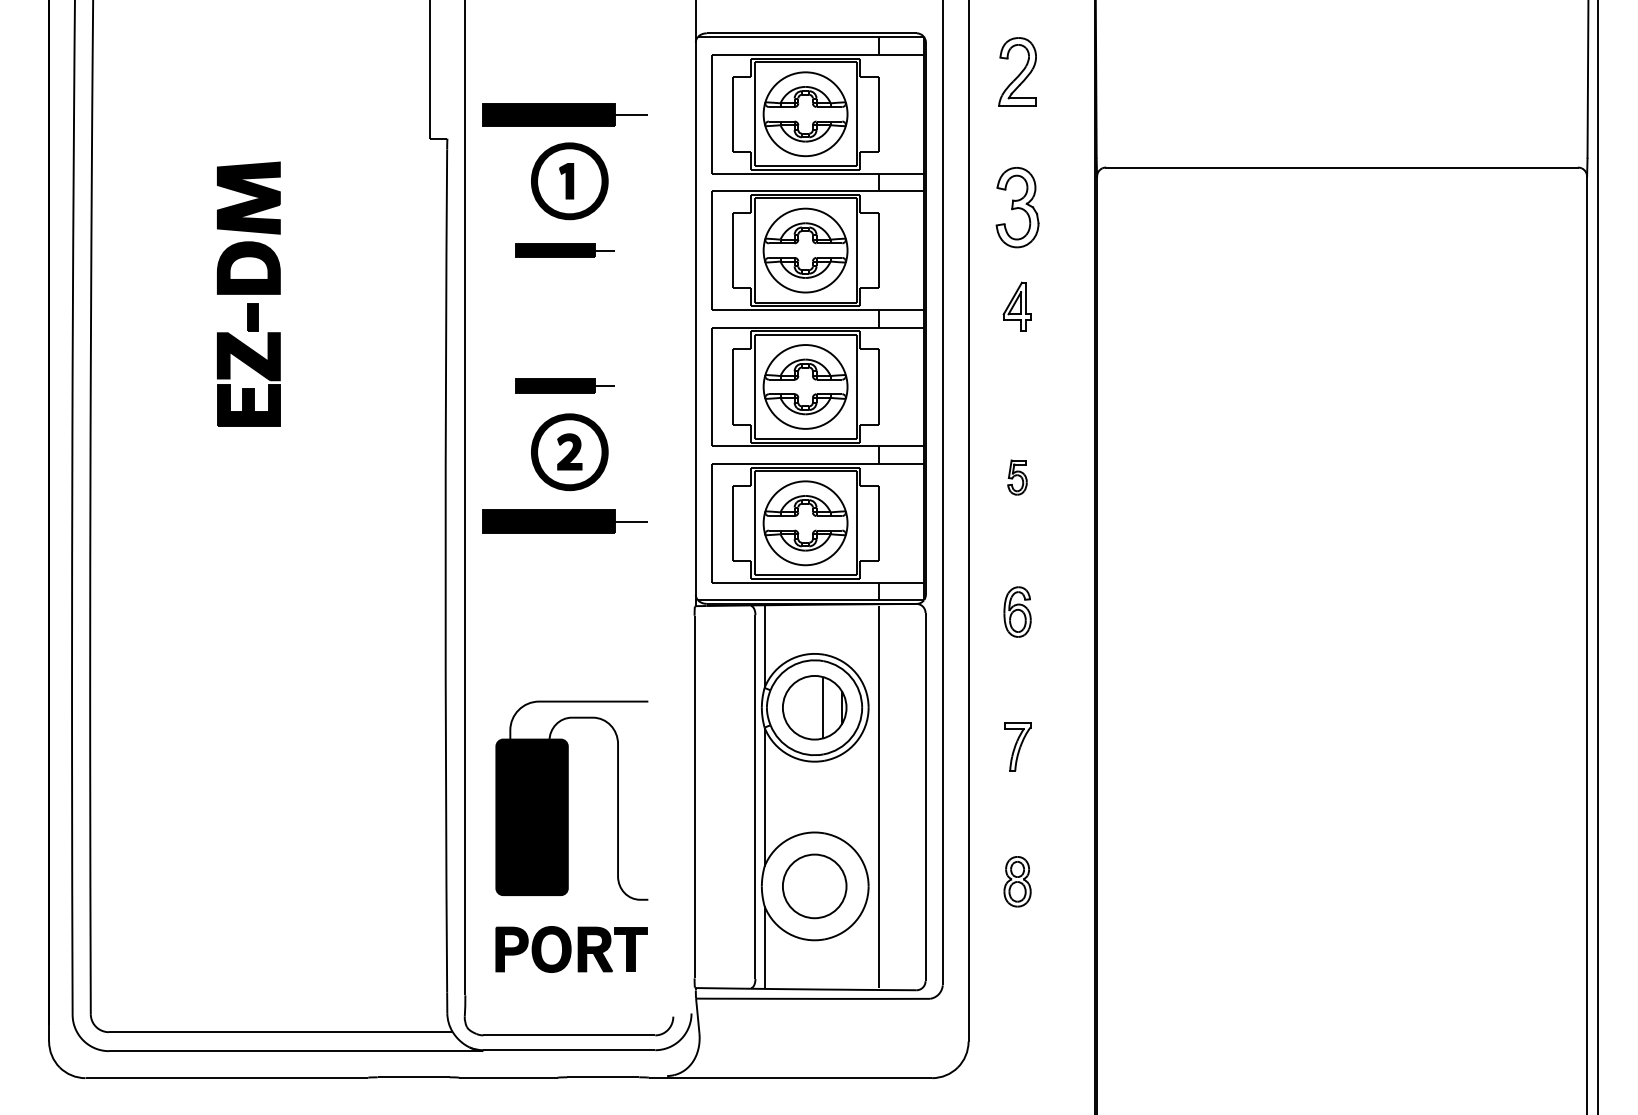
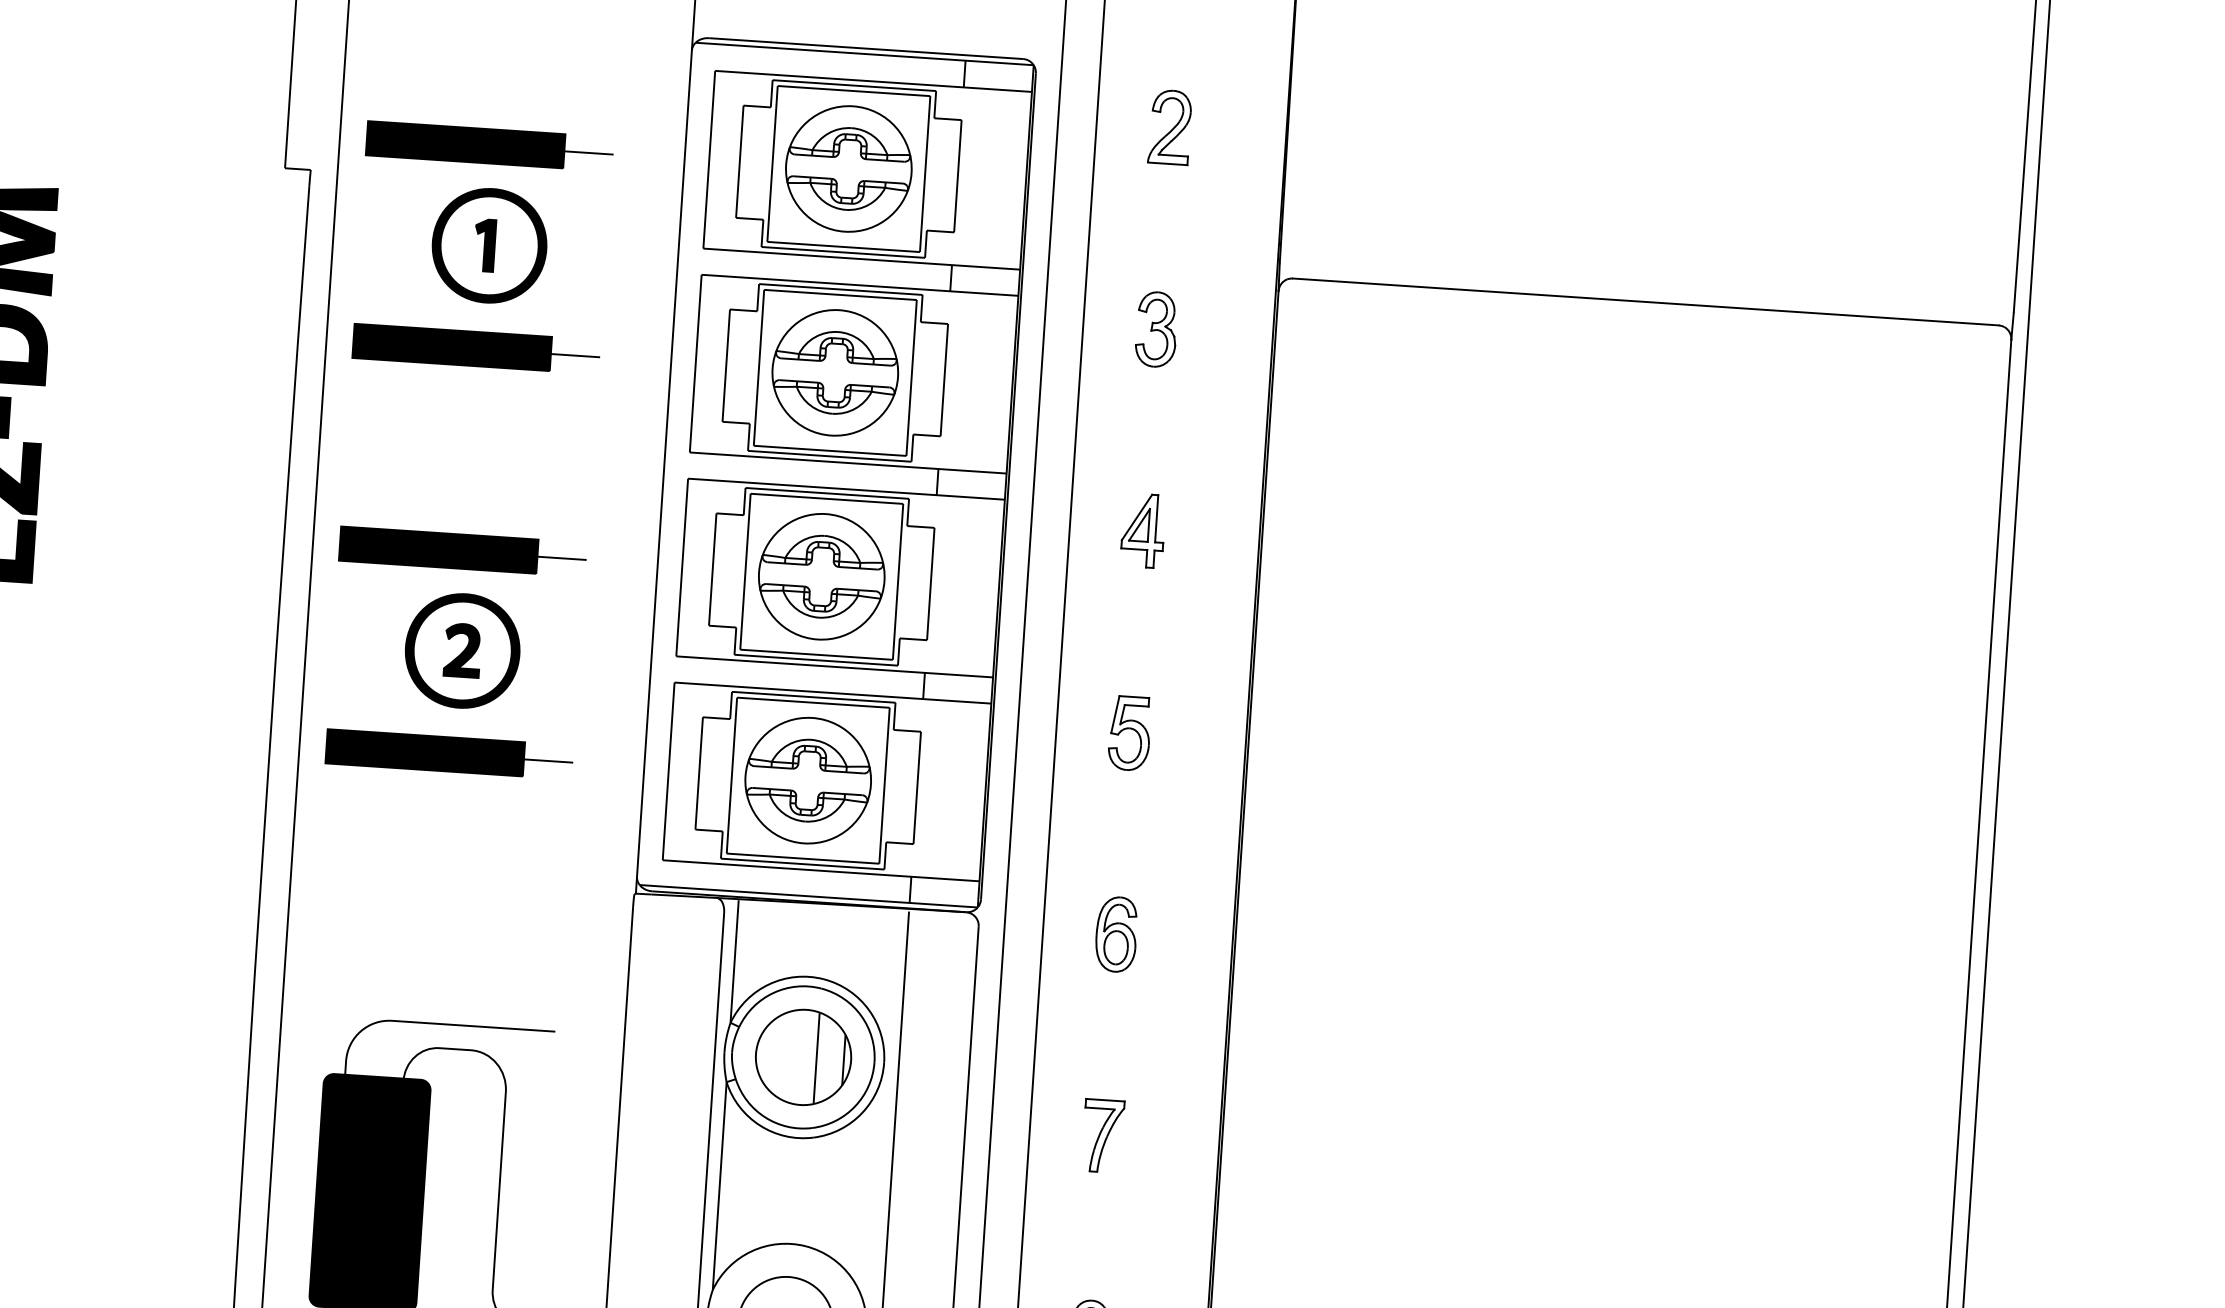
part: (1017, 72) -> (1169, 127), size x0.71
part: (1017, 207) -> (1156, 329), size x0.62
part: (564, 250) -> (474, 348), size x1.67
part: (1016, 306) -> (1141, 529), moved
part: (564, 386) -> (461, 552), size x1.67
part: (1017, 477) -> (1129, 733), size x1.43

